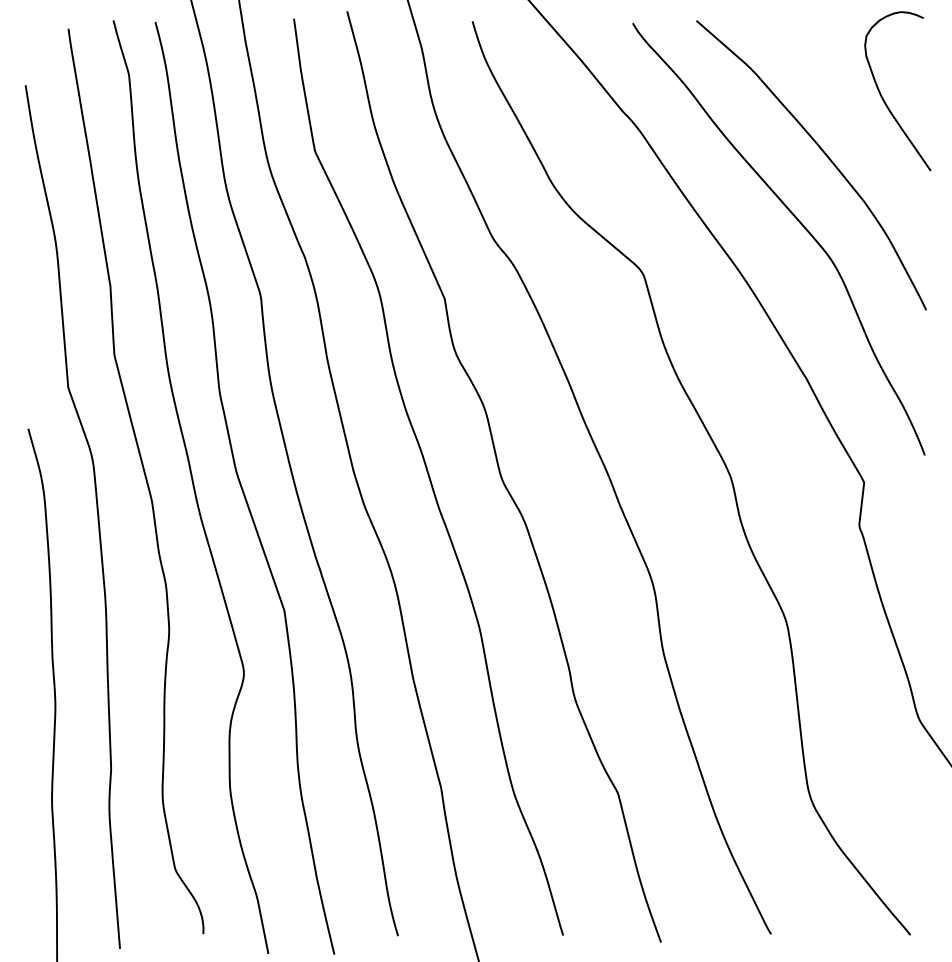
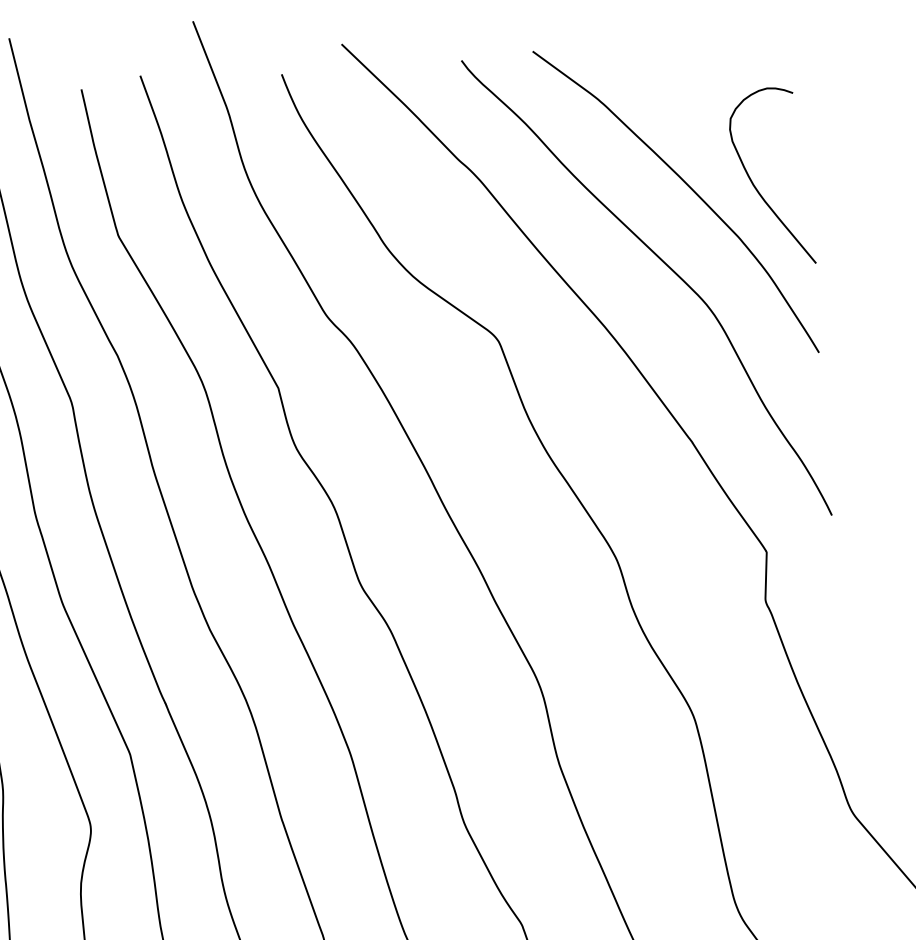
curve: (883, 97) -> (755, 185), moved

